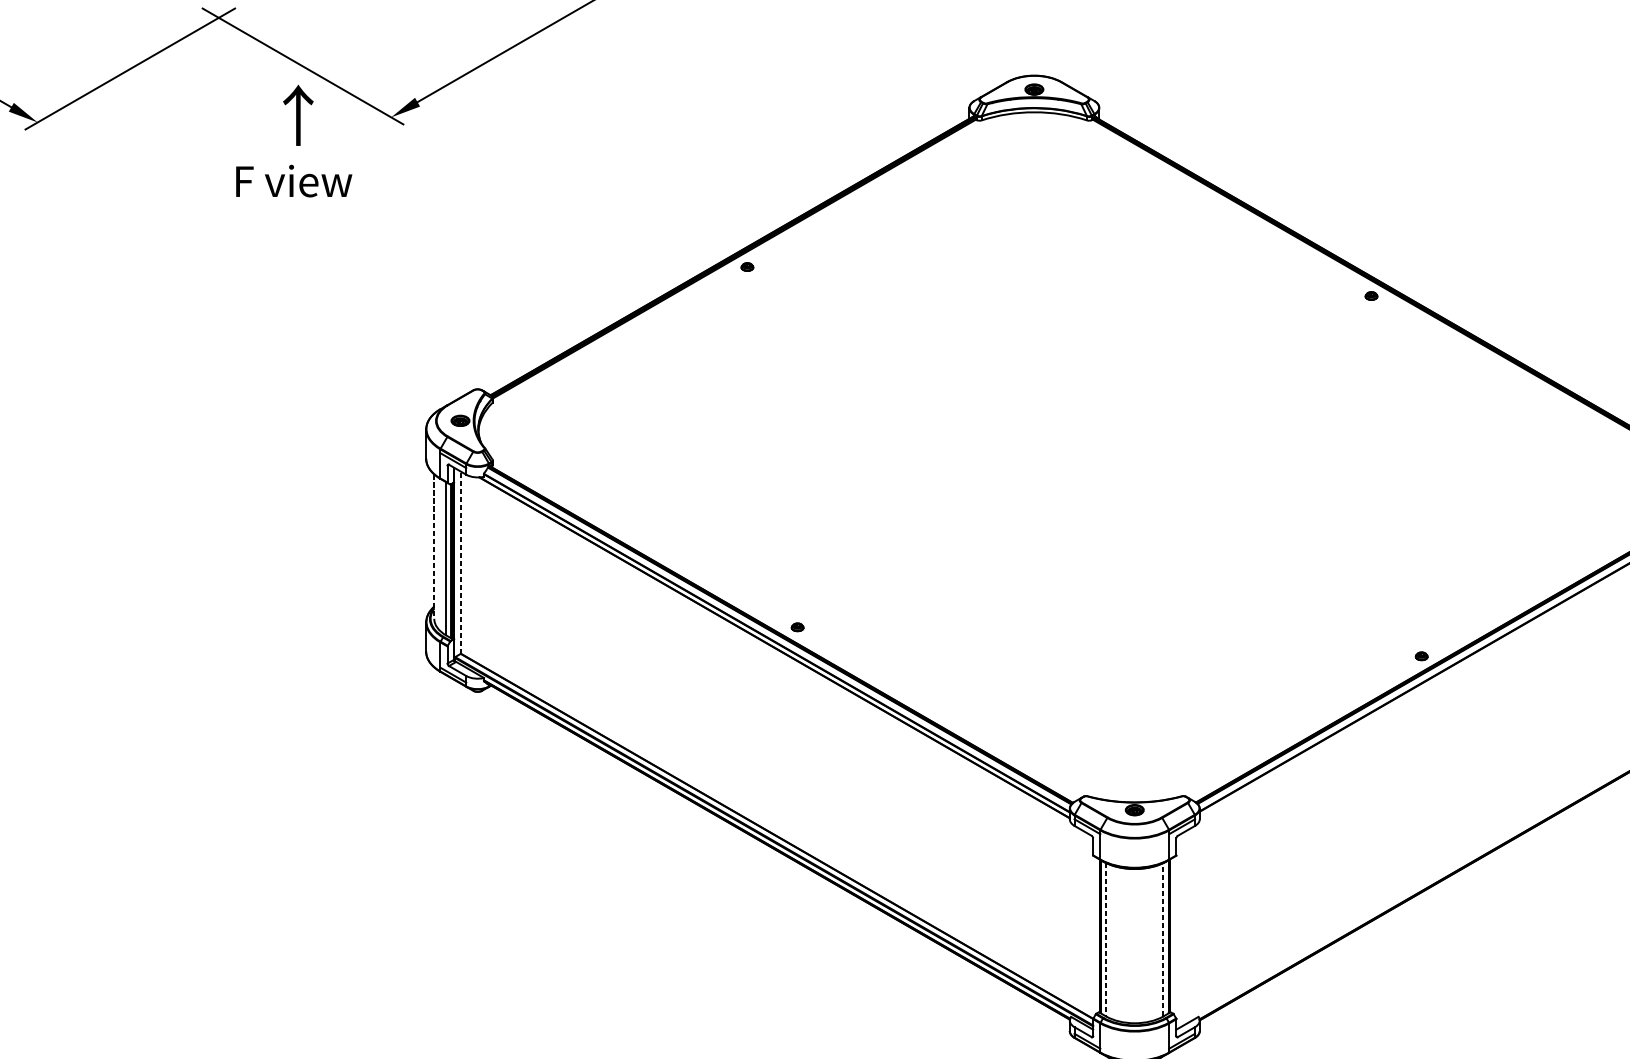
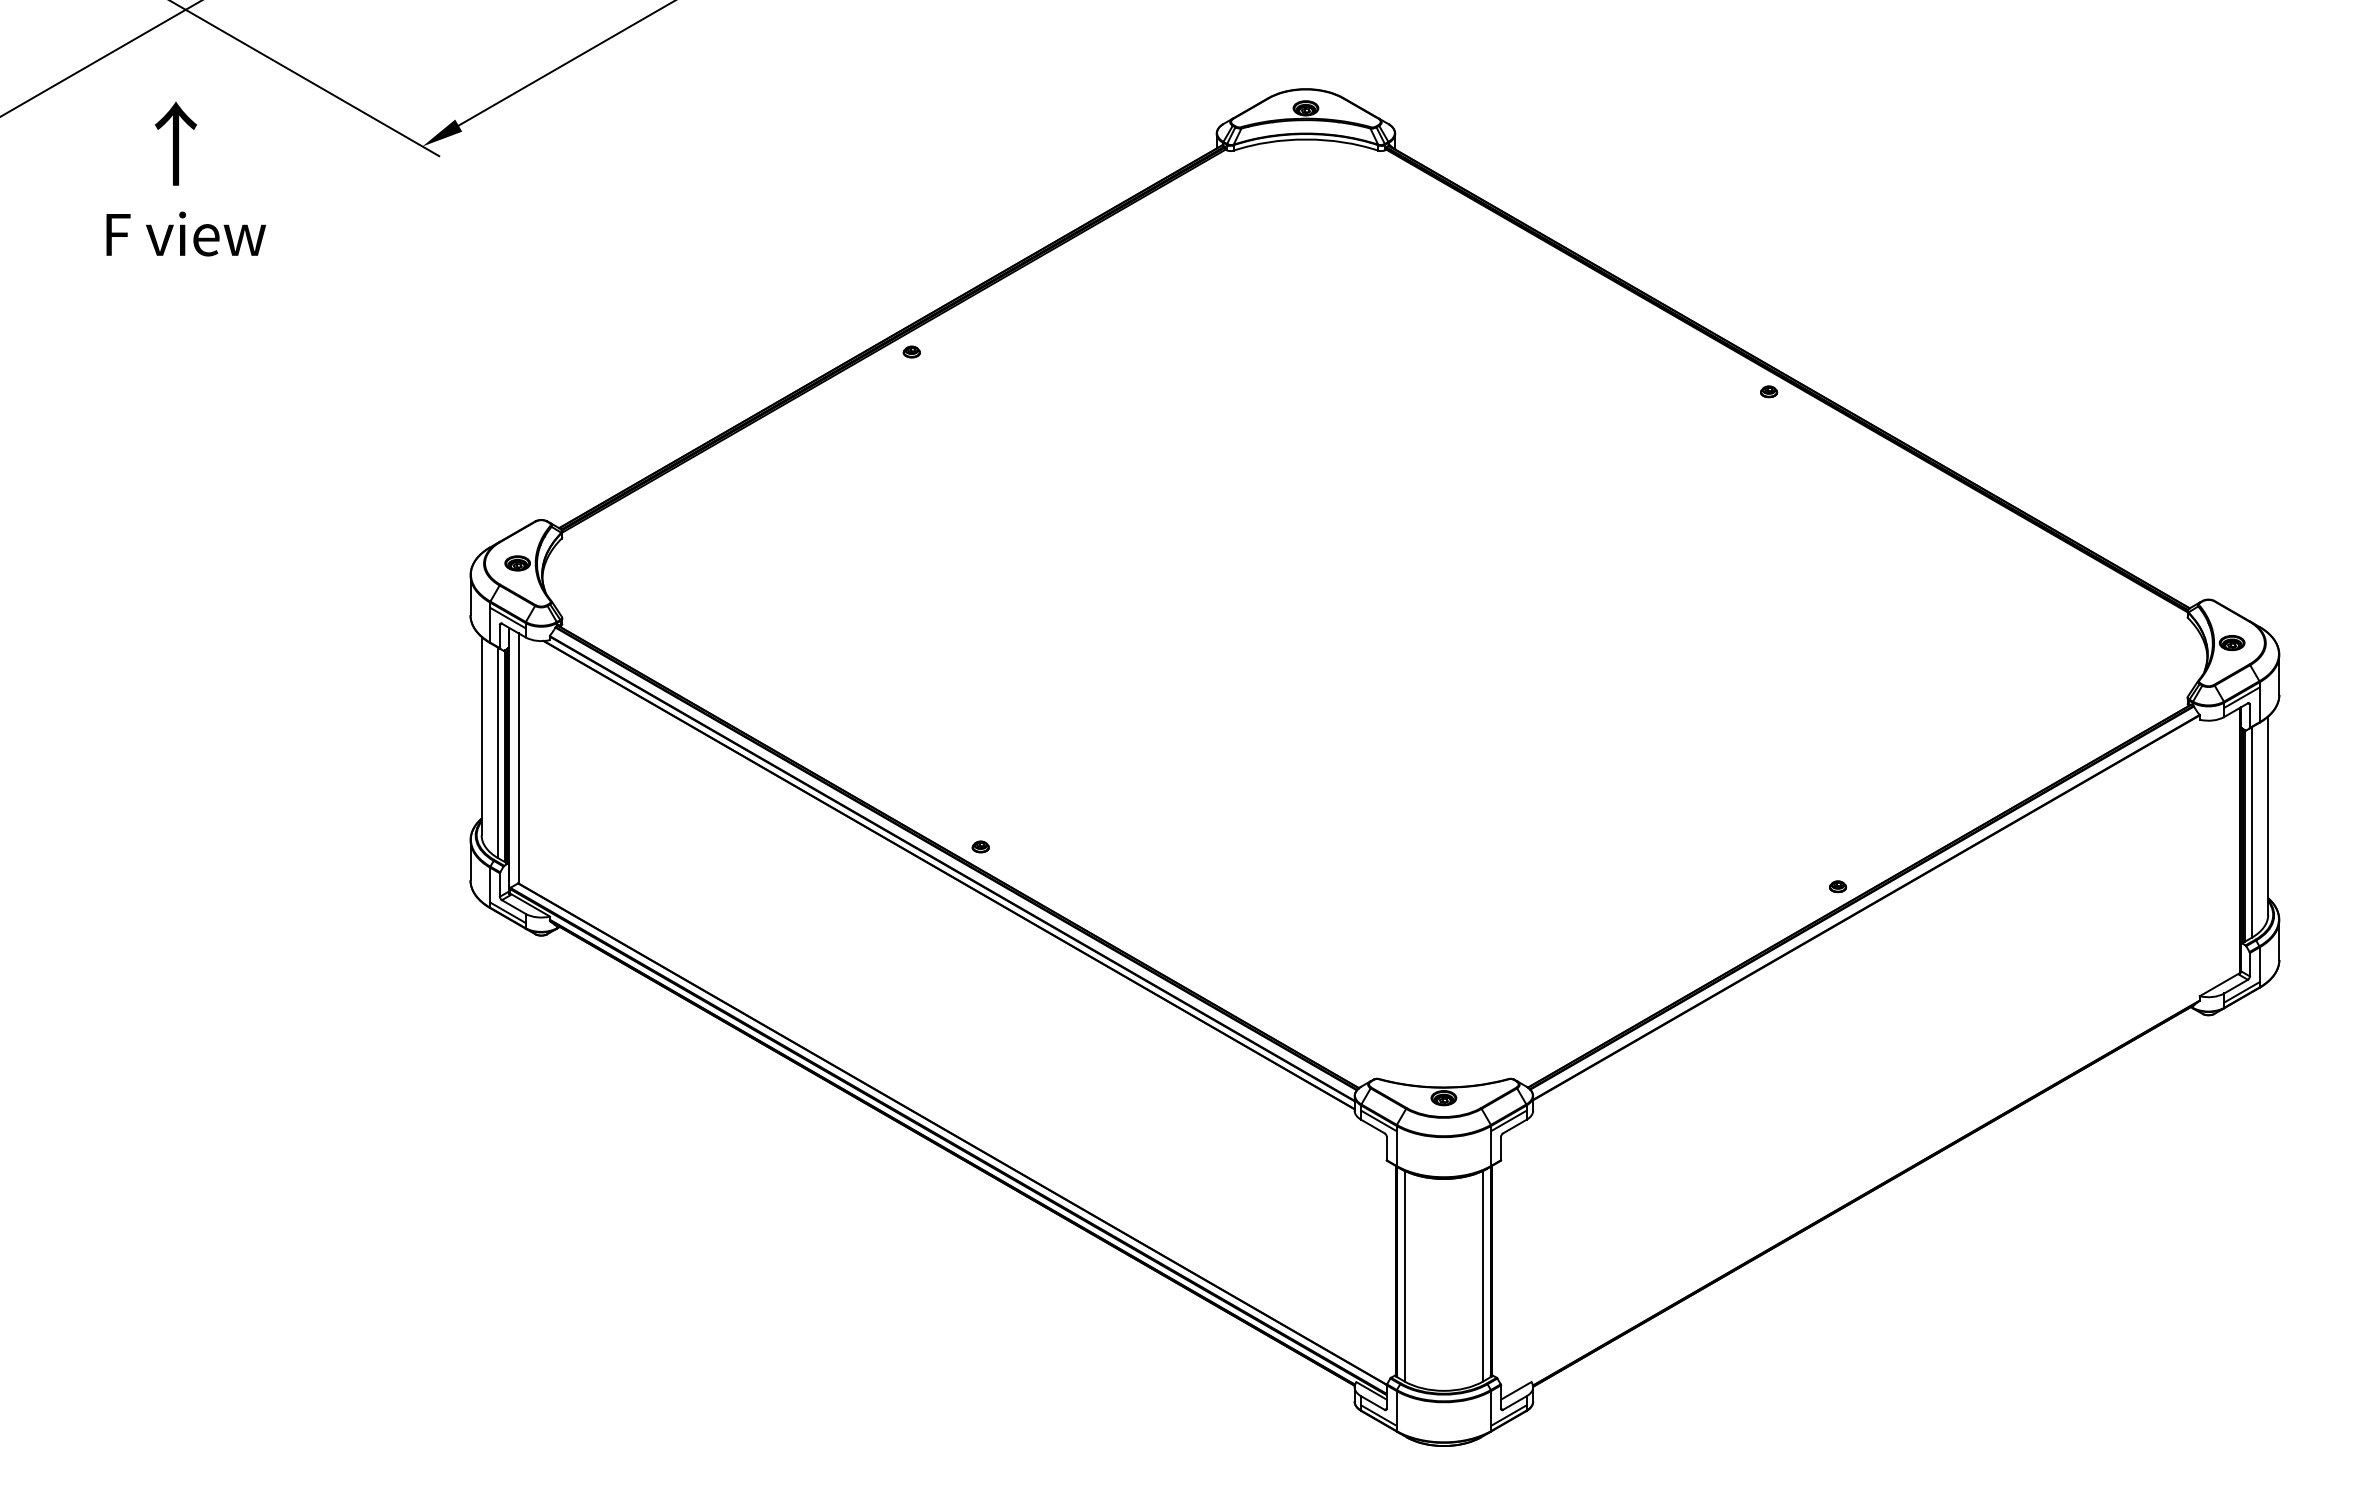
text: (298, 115) -> (175, 143), moved
text: (293, 180) -> (185, 233), moved
line: (434, 546) -> (481, 736), dashed -> solid
line: (461, 562) -> (518, 757), dashed -> solid
line: (1163, 939) -> (1483, 1275), dashed -> solid
line: (1106, 940) -> (1404, 1276), dashed -> solid

